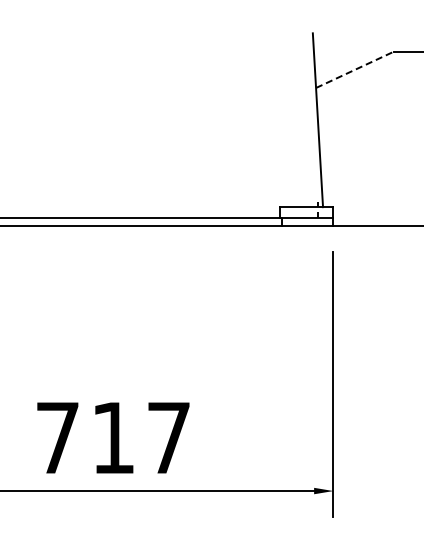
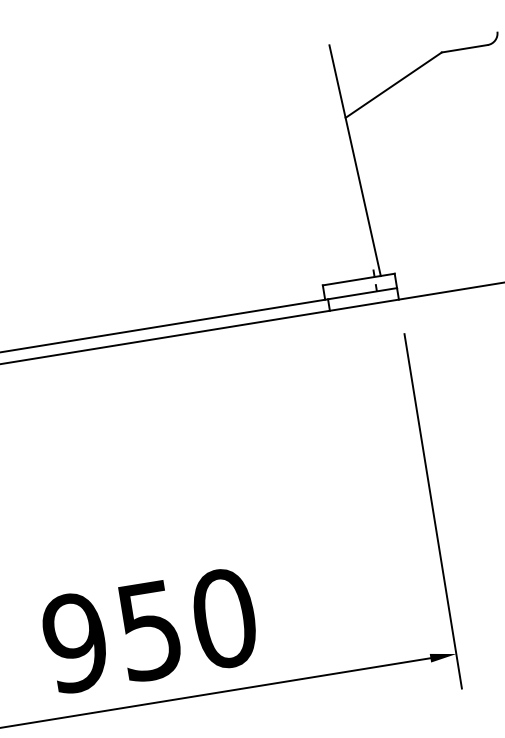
line: (354, 69) -> (393, 84), dashed -> solid
text: (113, 437) -> (150, 630), 717 -> 950

